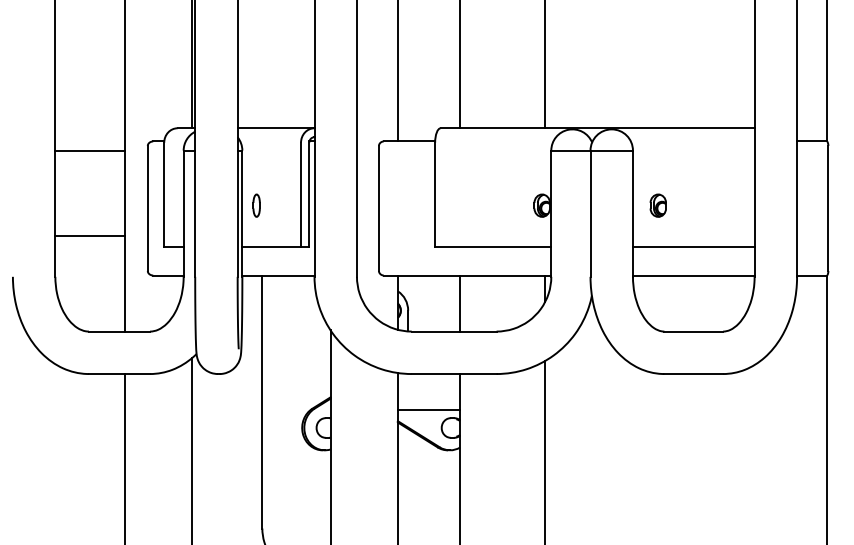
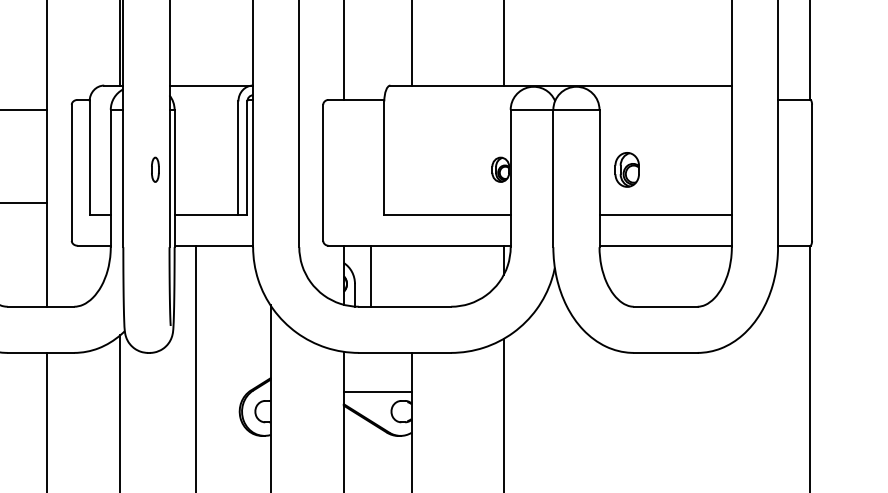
part: (256, 205) -> (155, 169), moved
part: (657, 205) -> (626, 169), size x1.4
line: (460, 303) -> (371, 276), moved

